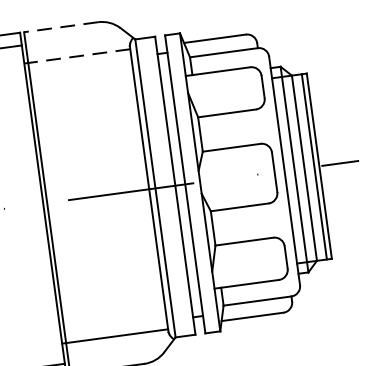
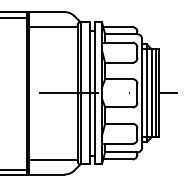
line: (60, 28) -> (46, 12), dashed -> solid
line: (77, 55) -> (52, 26), dashed -> solid

